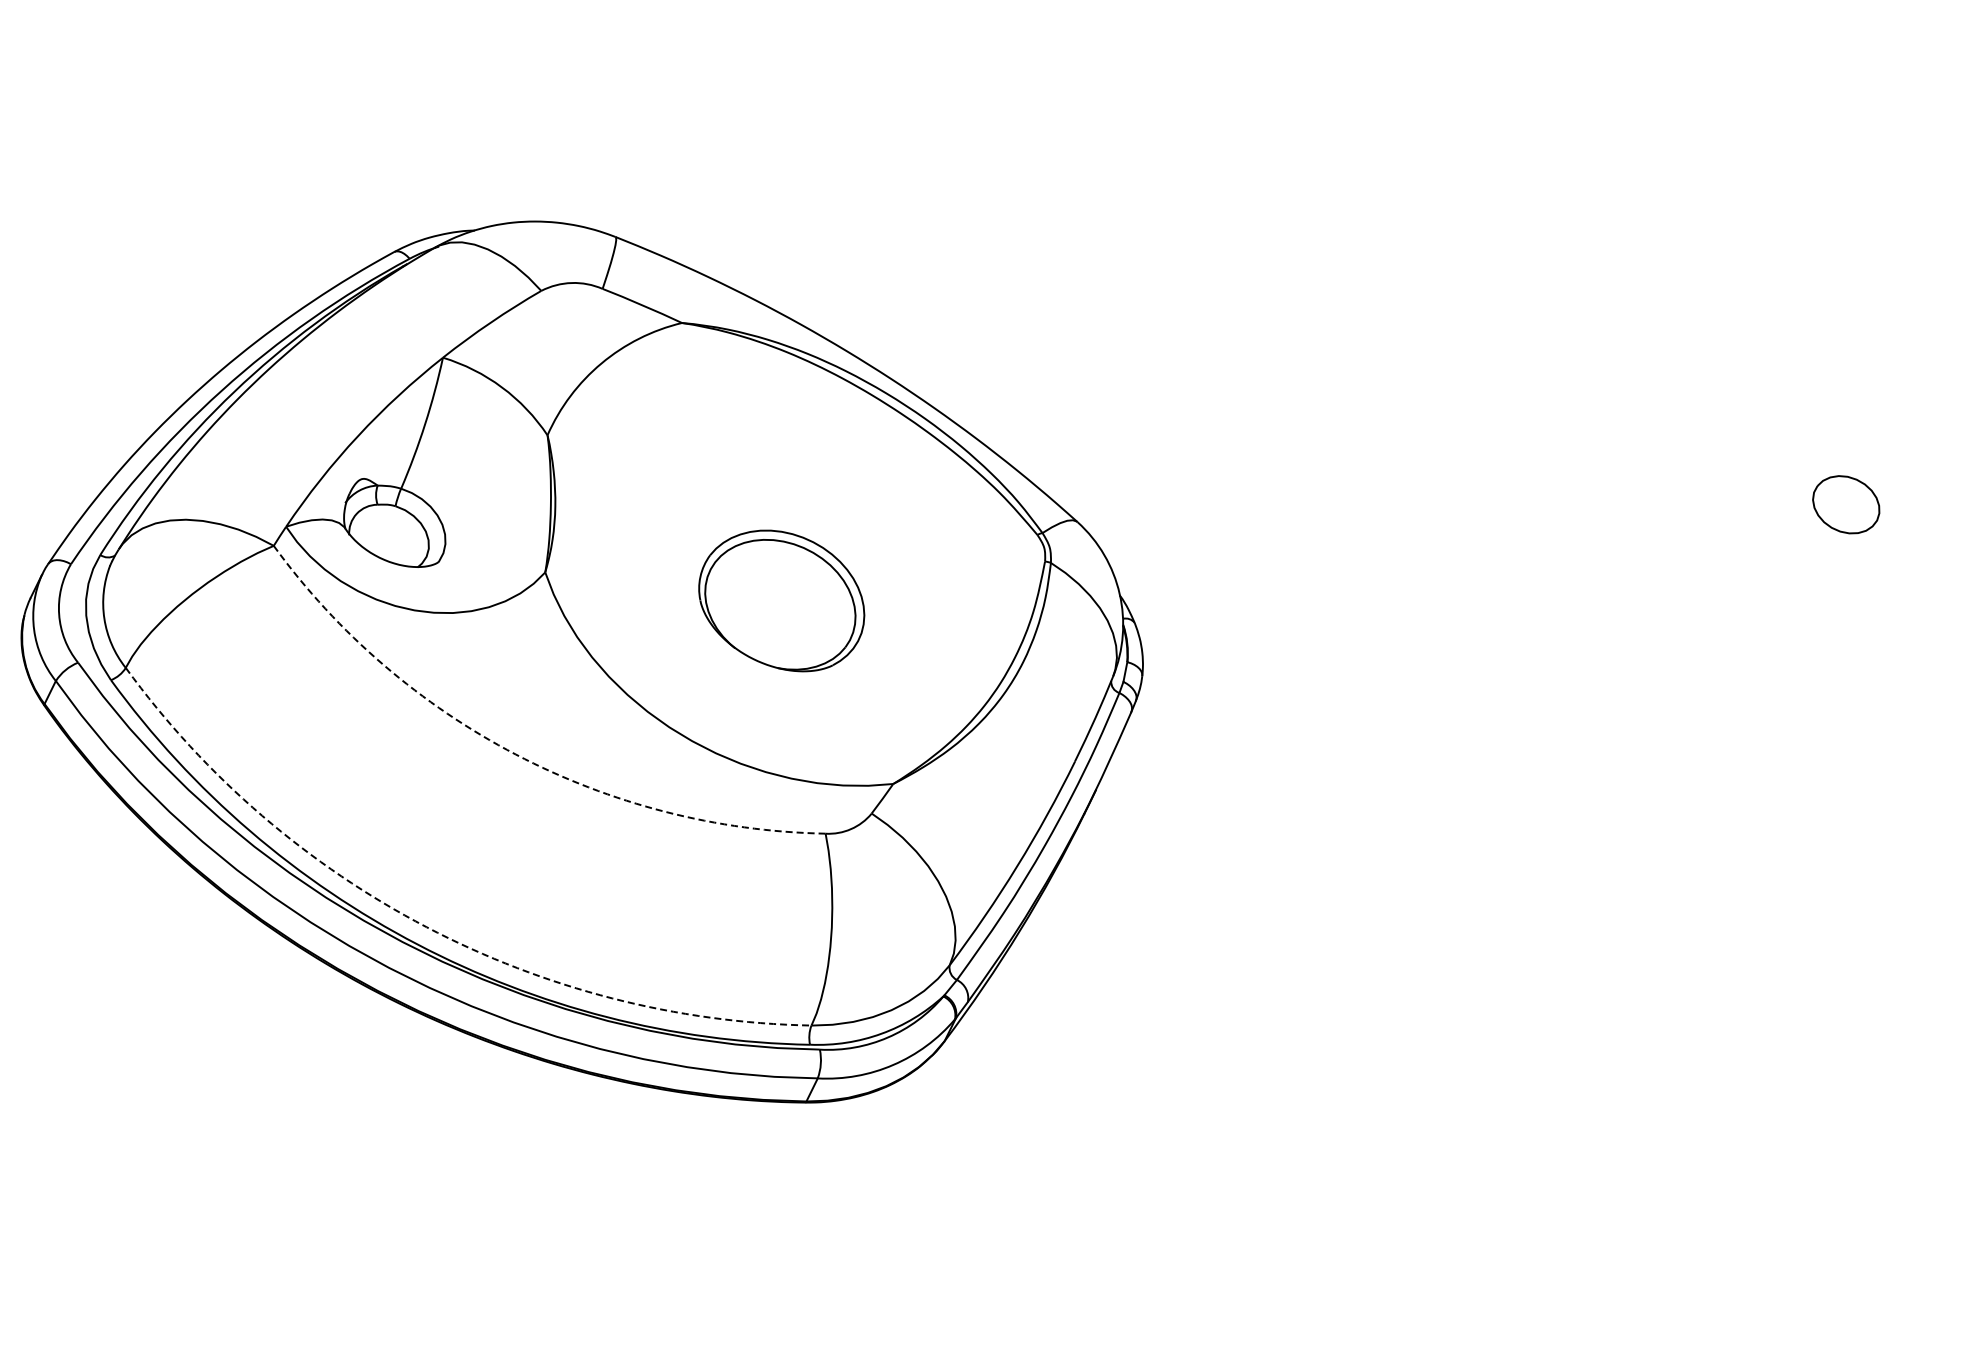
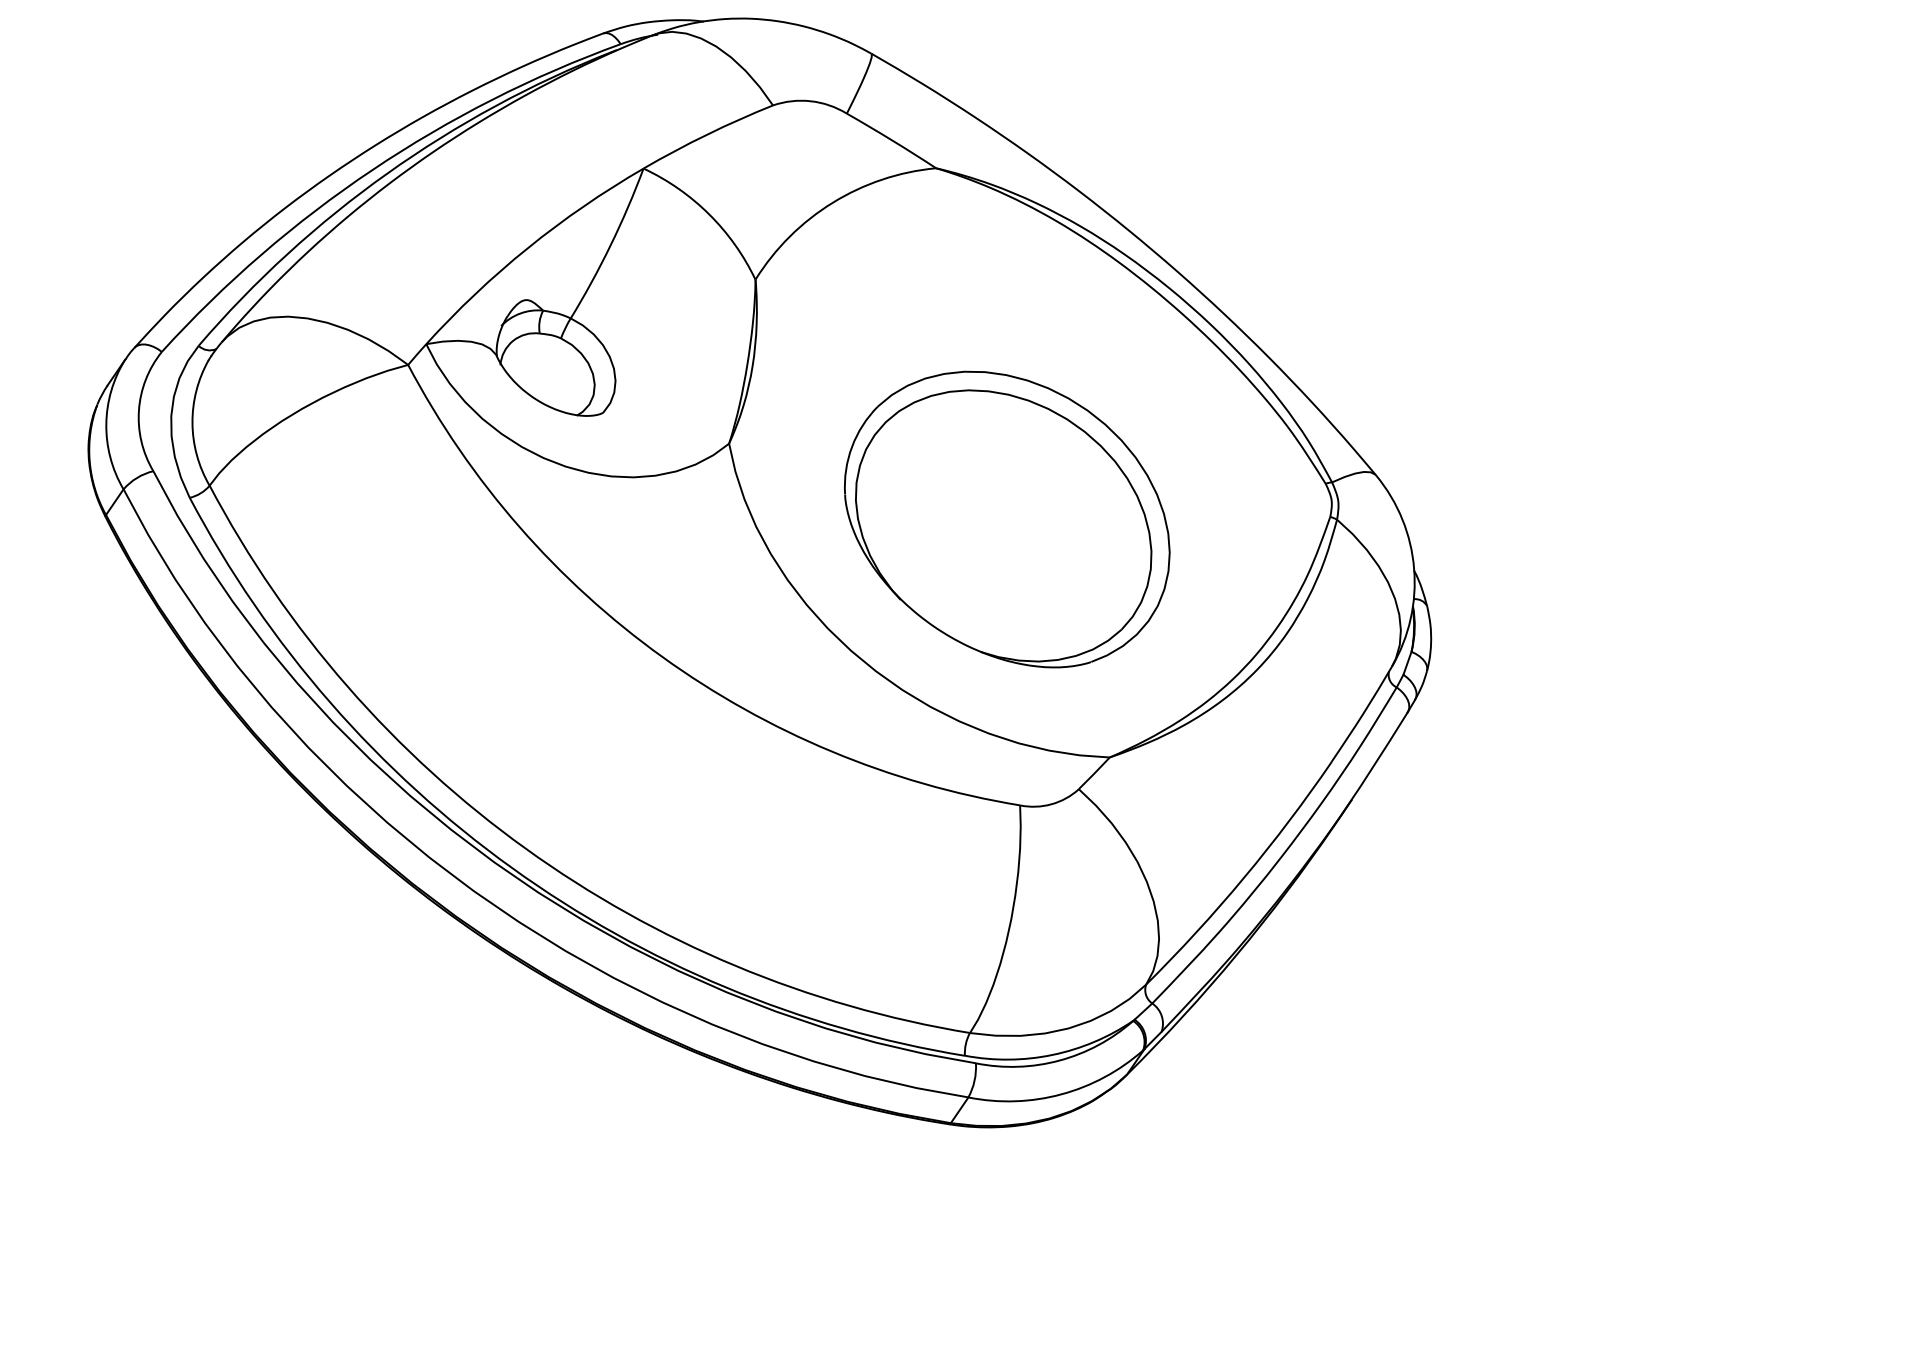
part: (781, 600) -> (1007, 518), size x1.67
arc: (515, 754) -> (661, 656), dashed -> solid
arc: (426, 927) -> (525, 848), dashed -> solid

